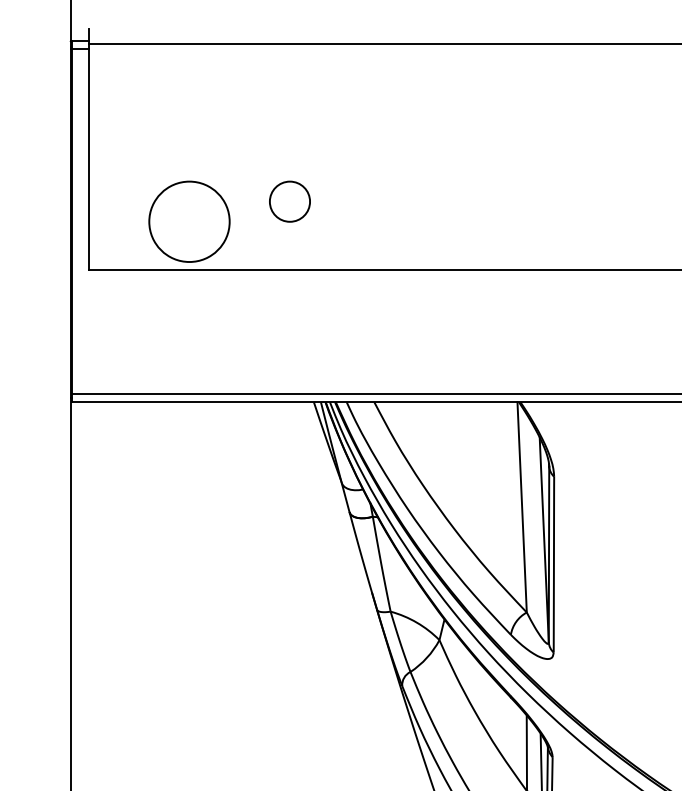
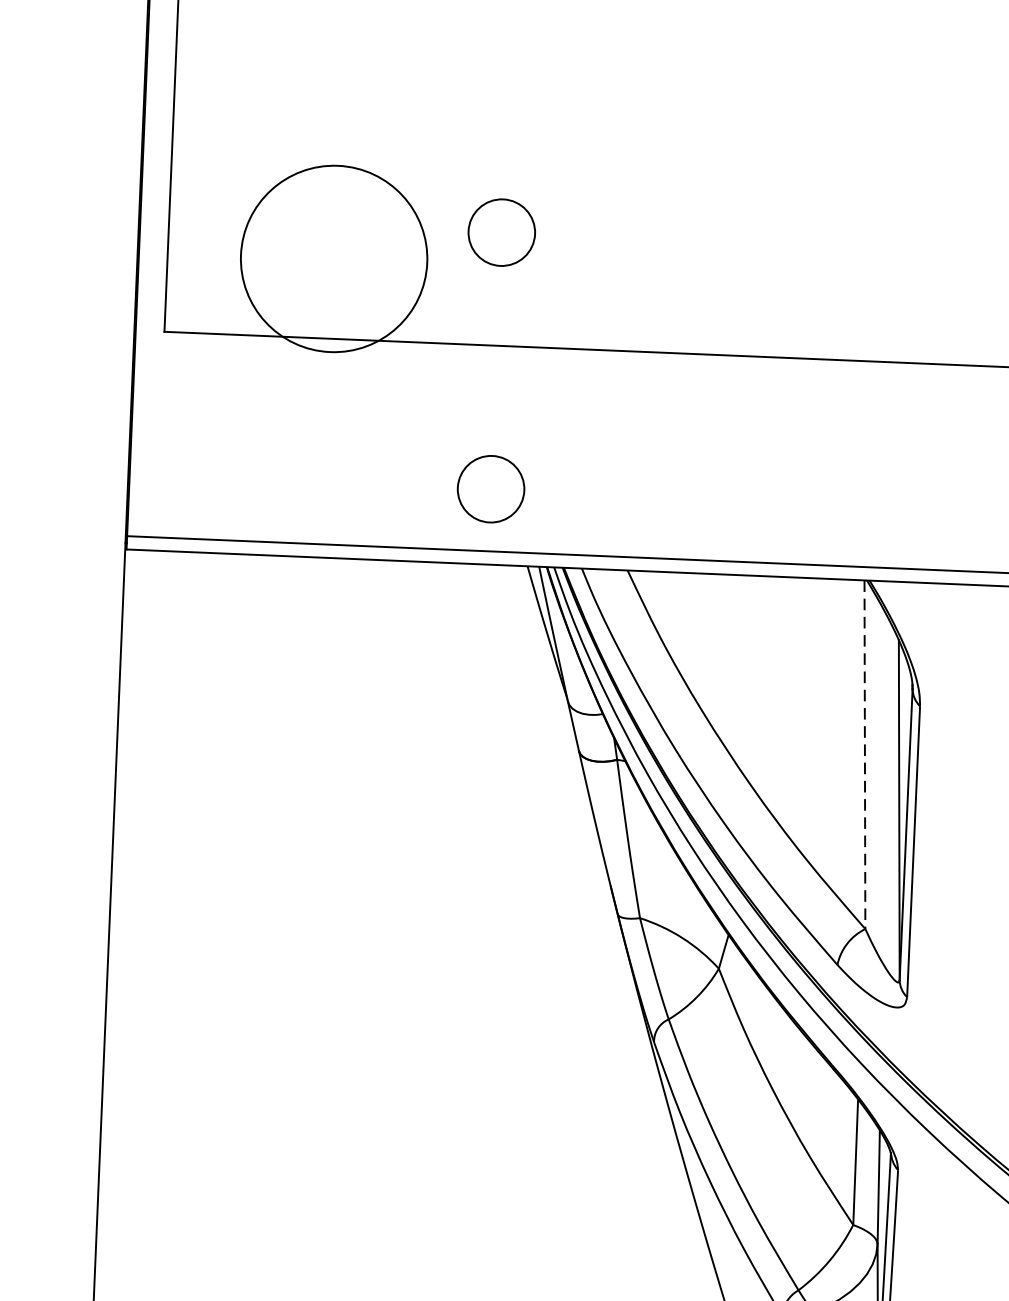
circle: (189, 221) -> (334, 258), size x1.4
circle: (289, 356) -> (490, 488), added
line: (522, 507) -> (865, 754), solid -> dashed

